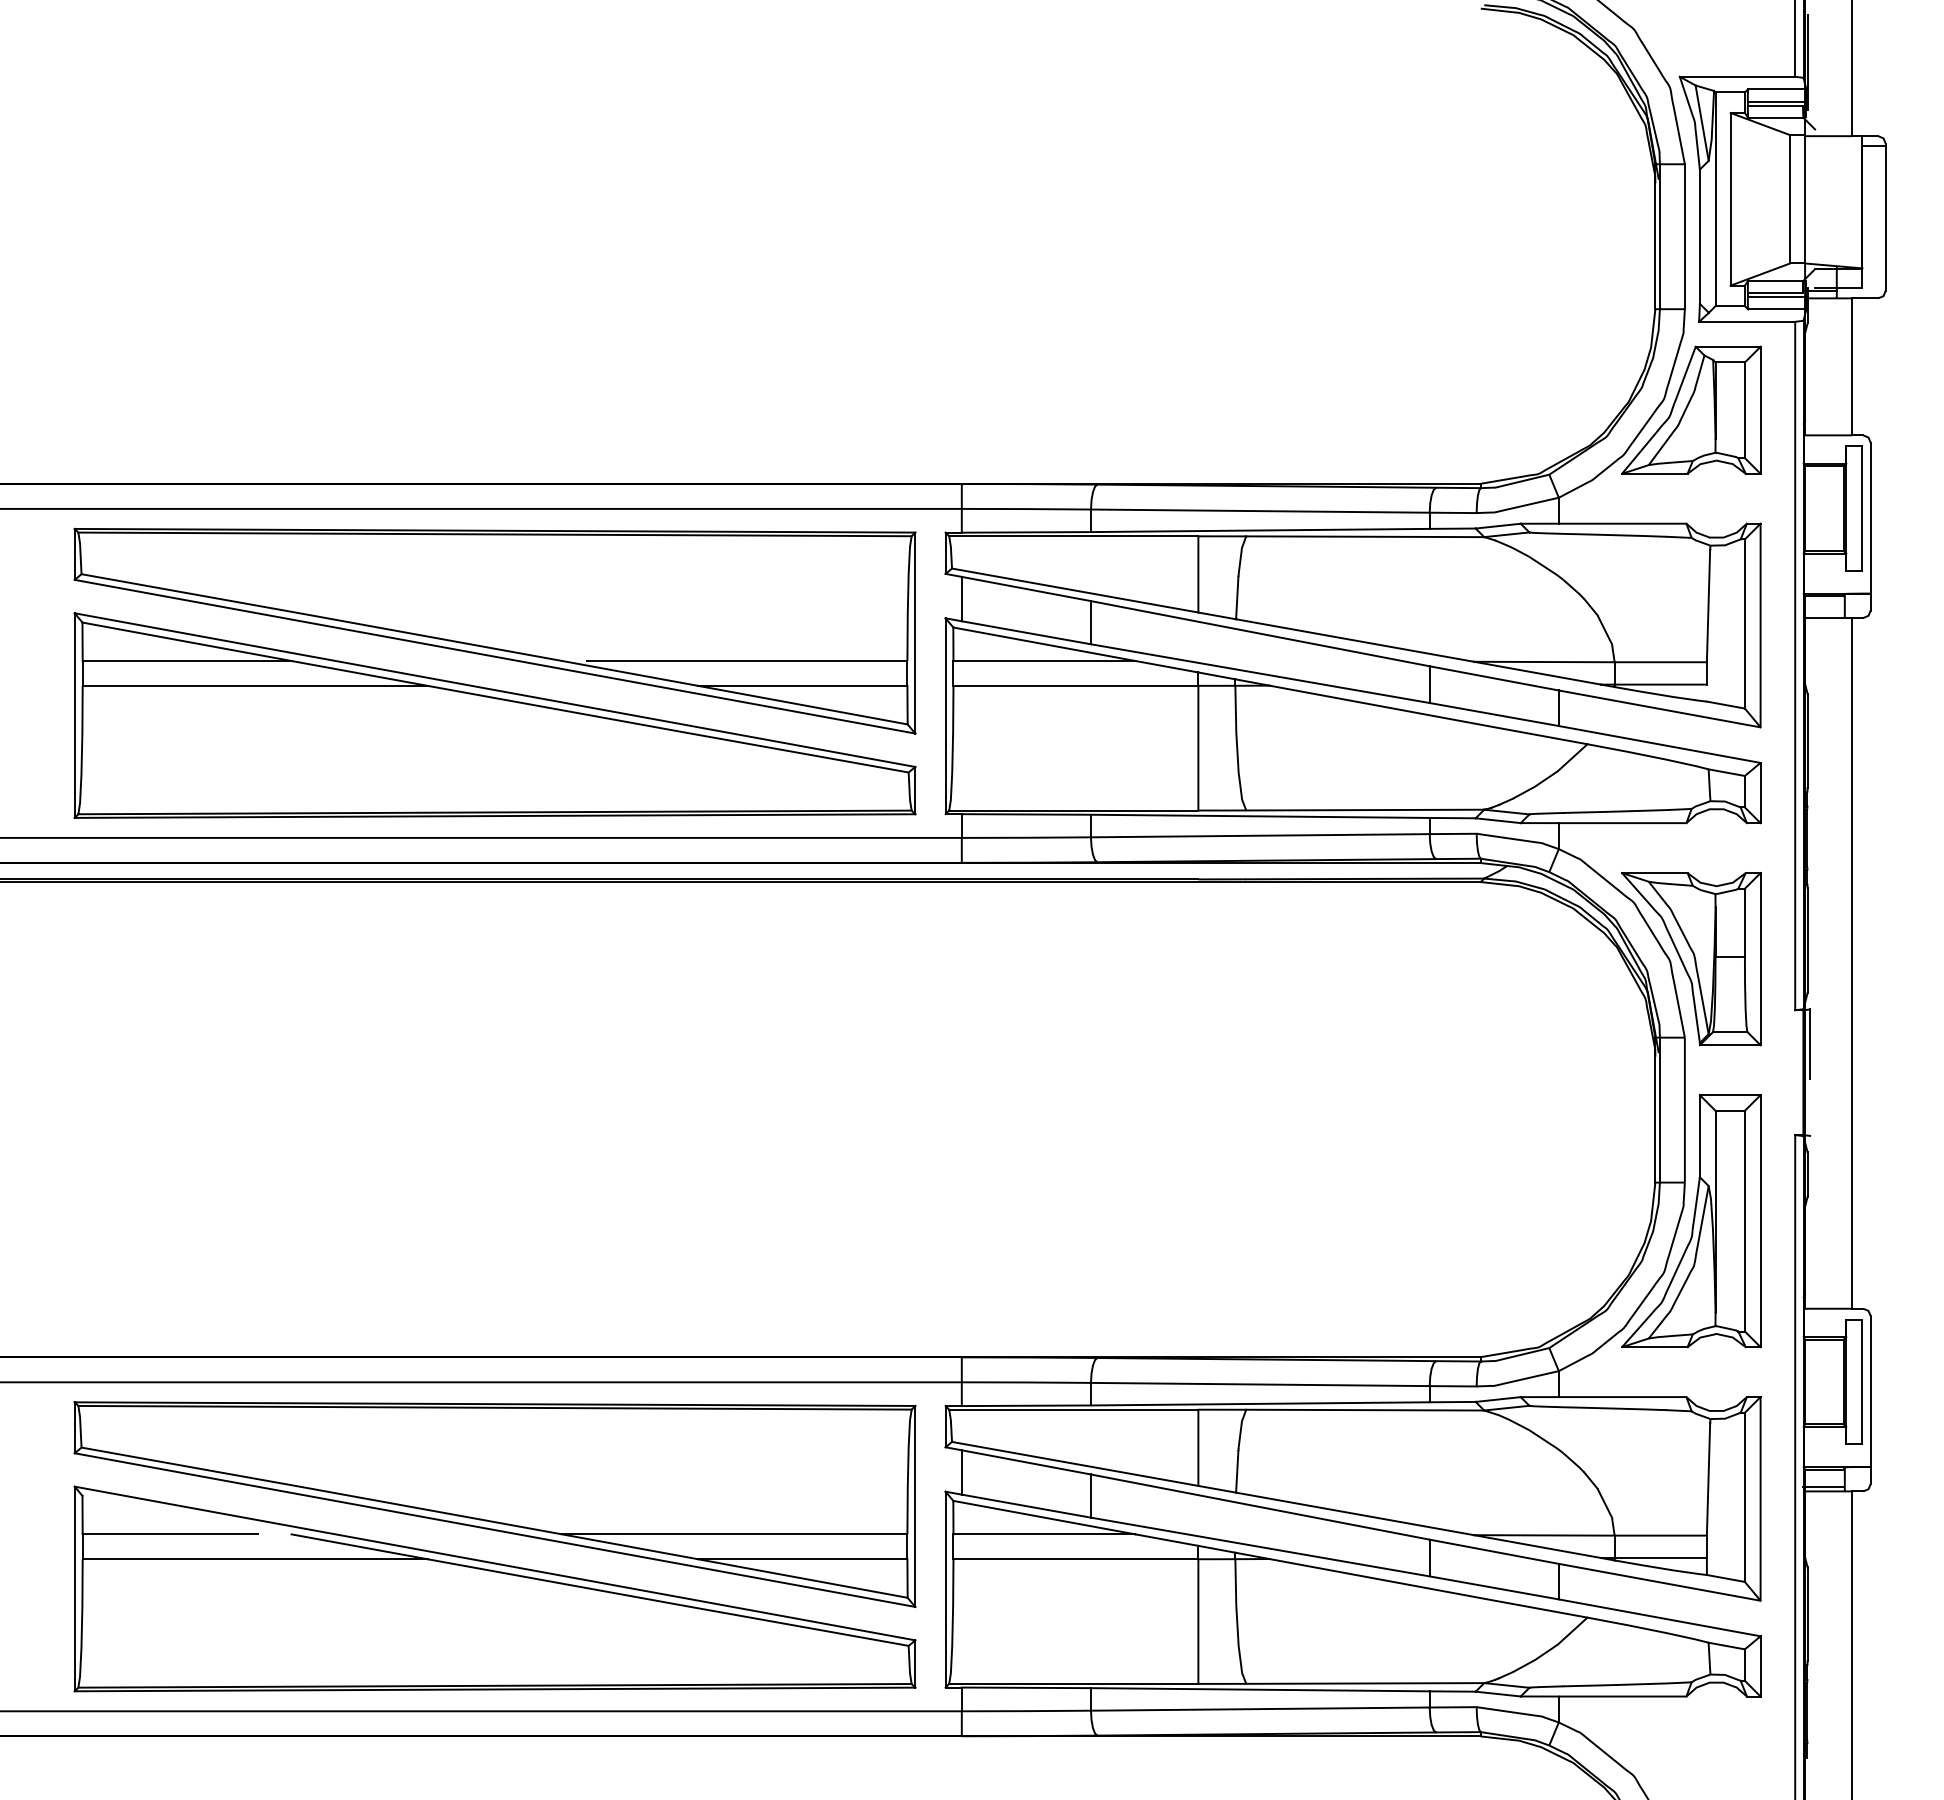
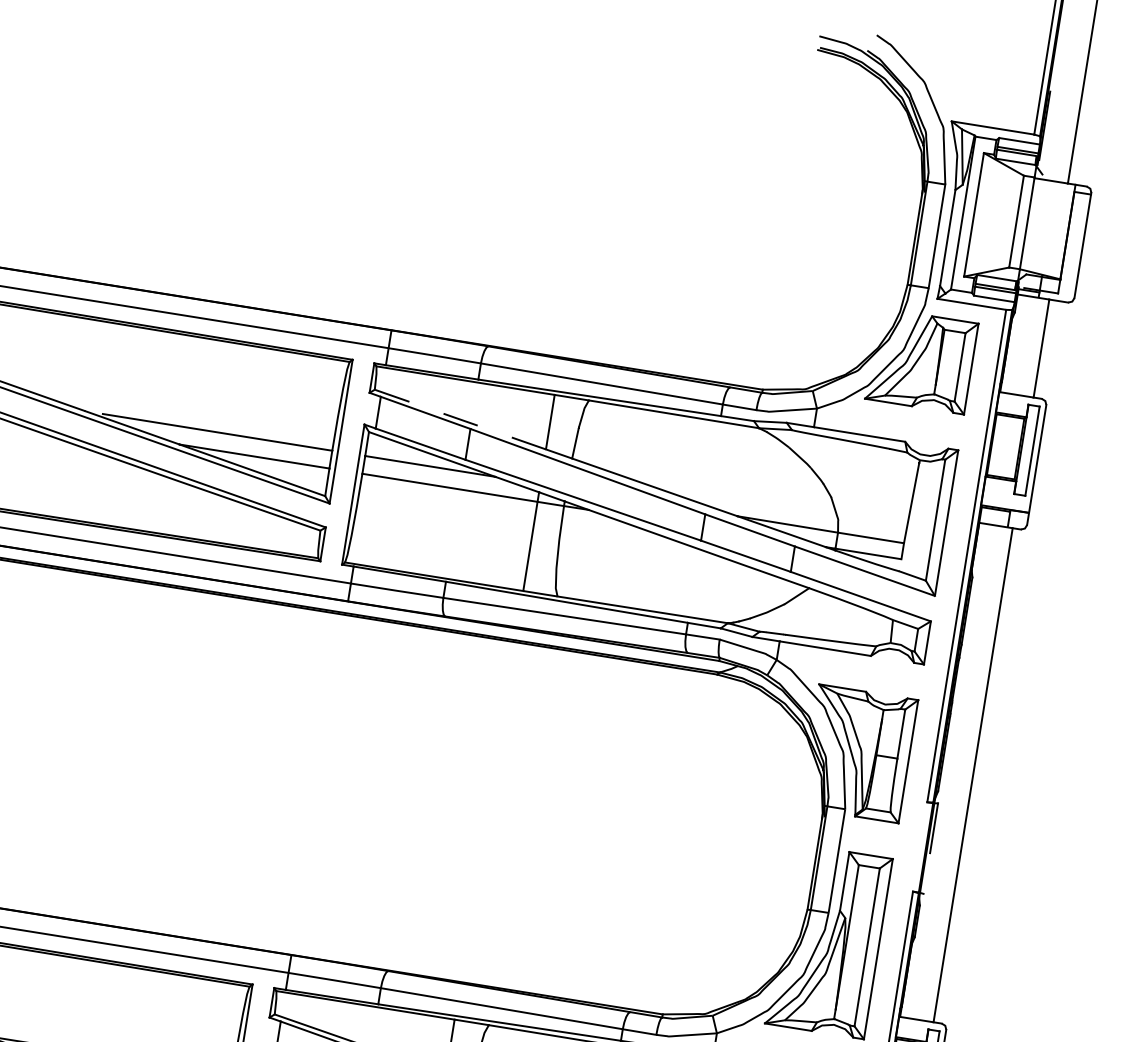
line: (1074, 590) -> (459, 419), solid -> dashed

